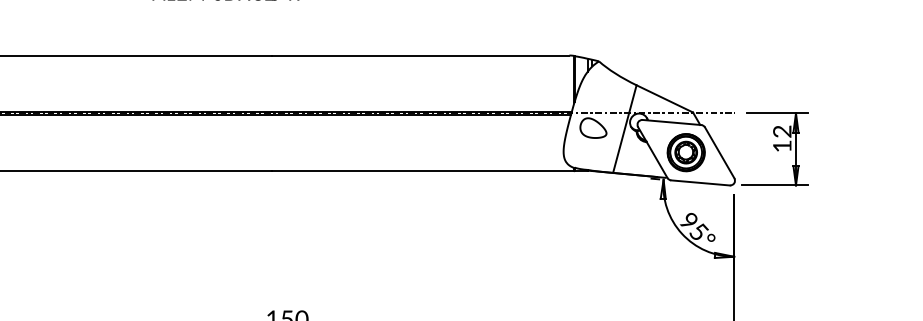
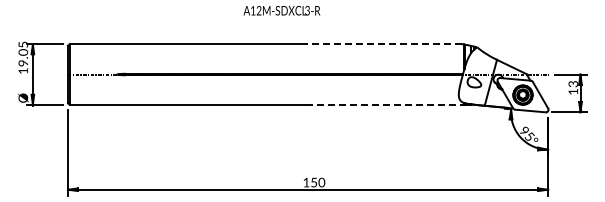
line: (419, 55) -> (383, 44), solid -> dashed
text: (786, 132) -> (575, 84), 12 -> 13
line: (423, 170) -> (385, 104), solid -> dashed

